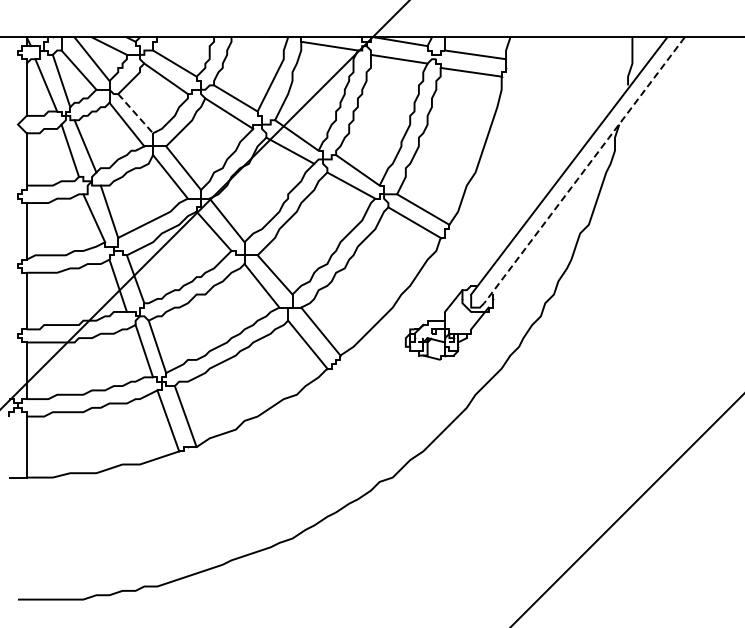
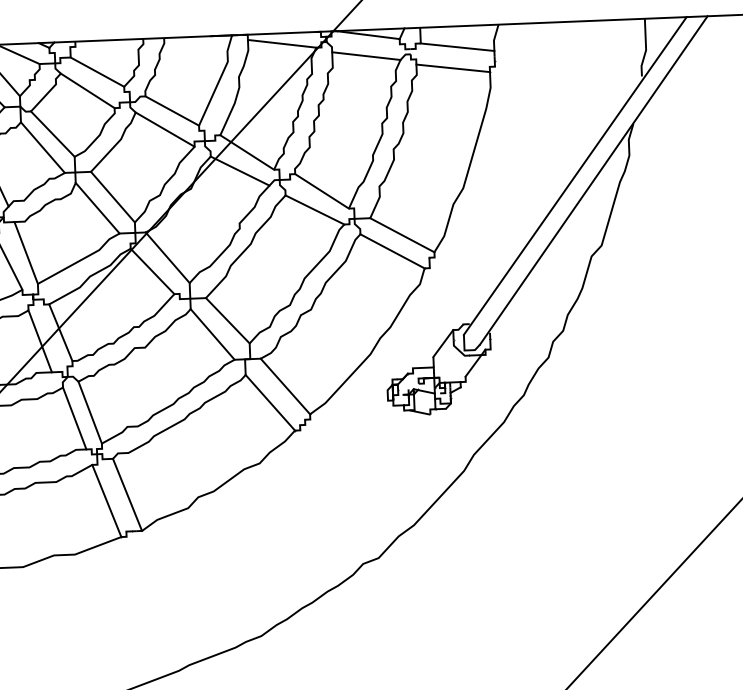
line: (135, 114) -> (52, 135), dashed -> solid
line: (584, 170) -> (593, 180), dashed -> solid

